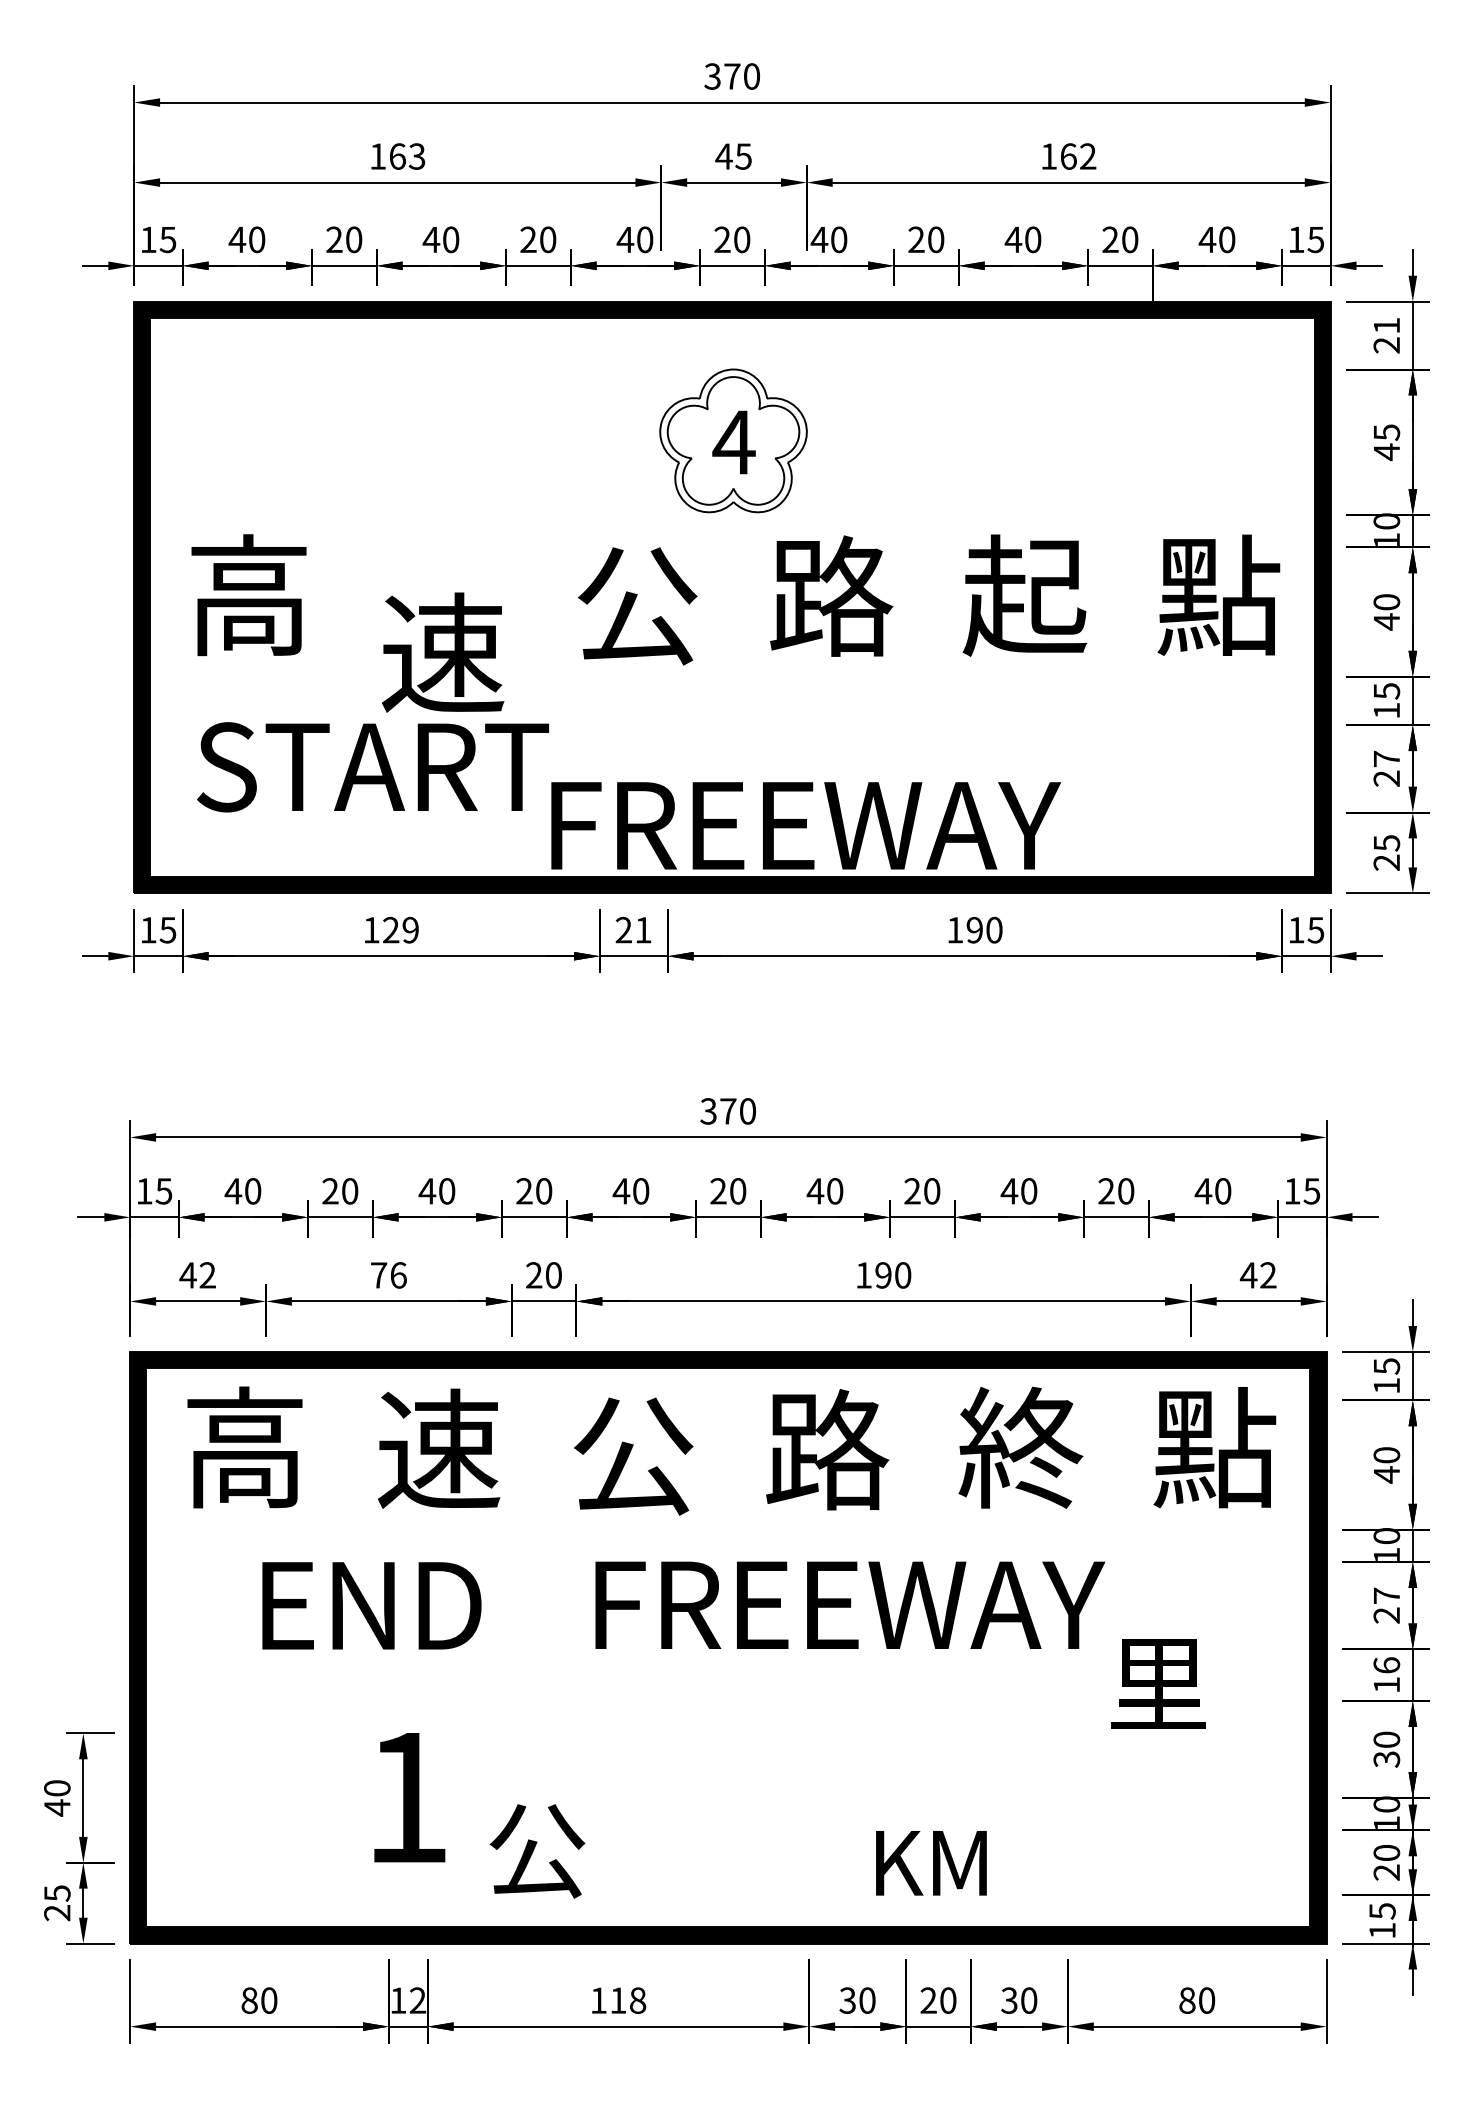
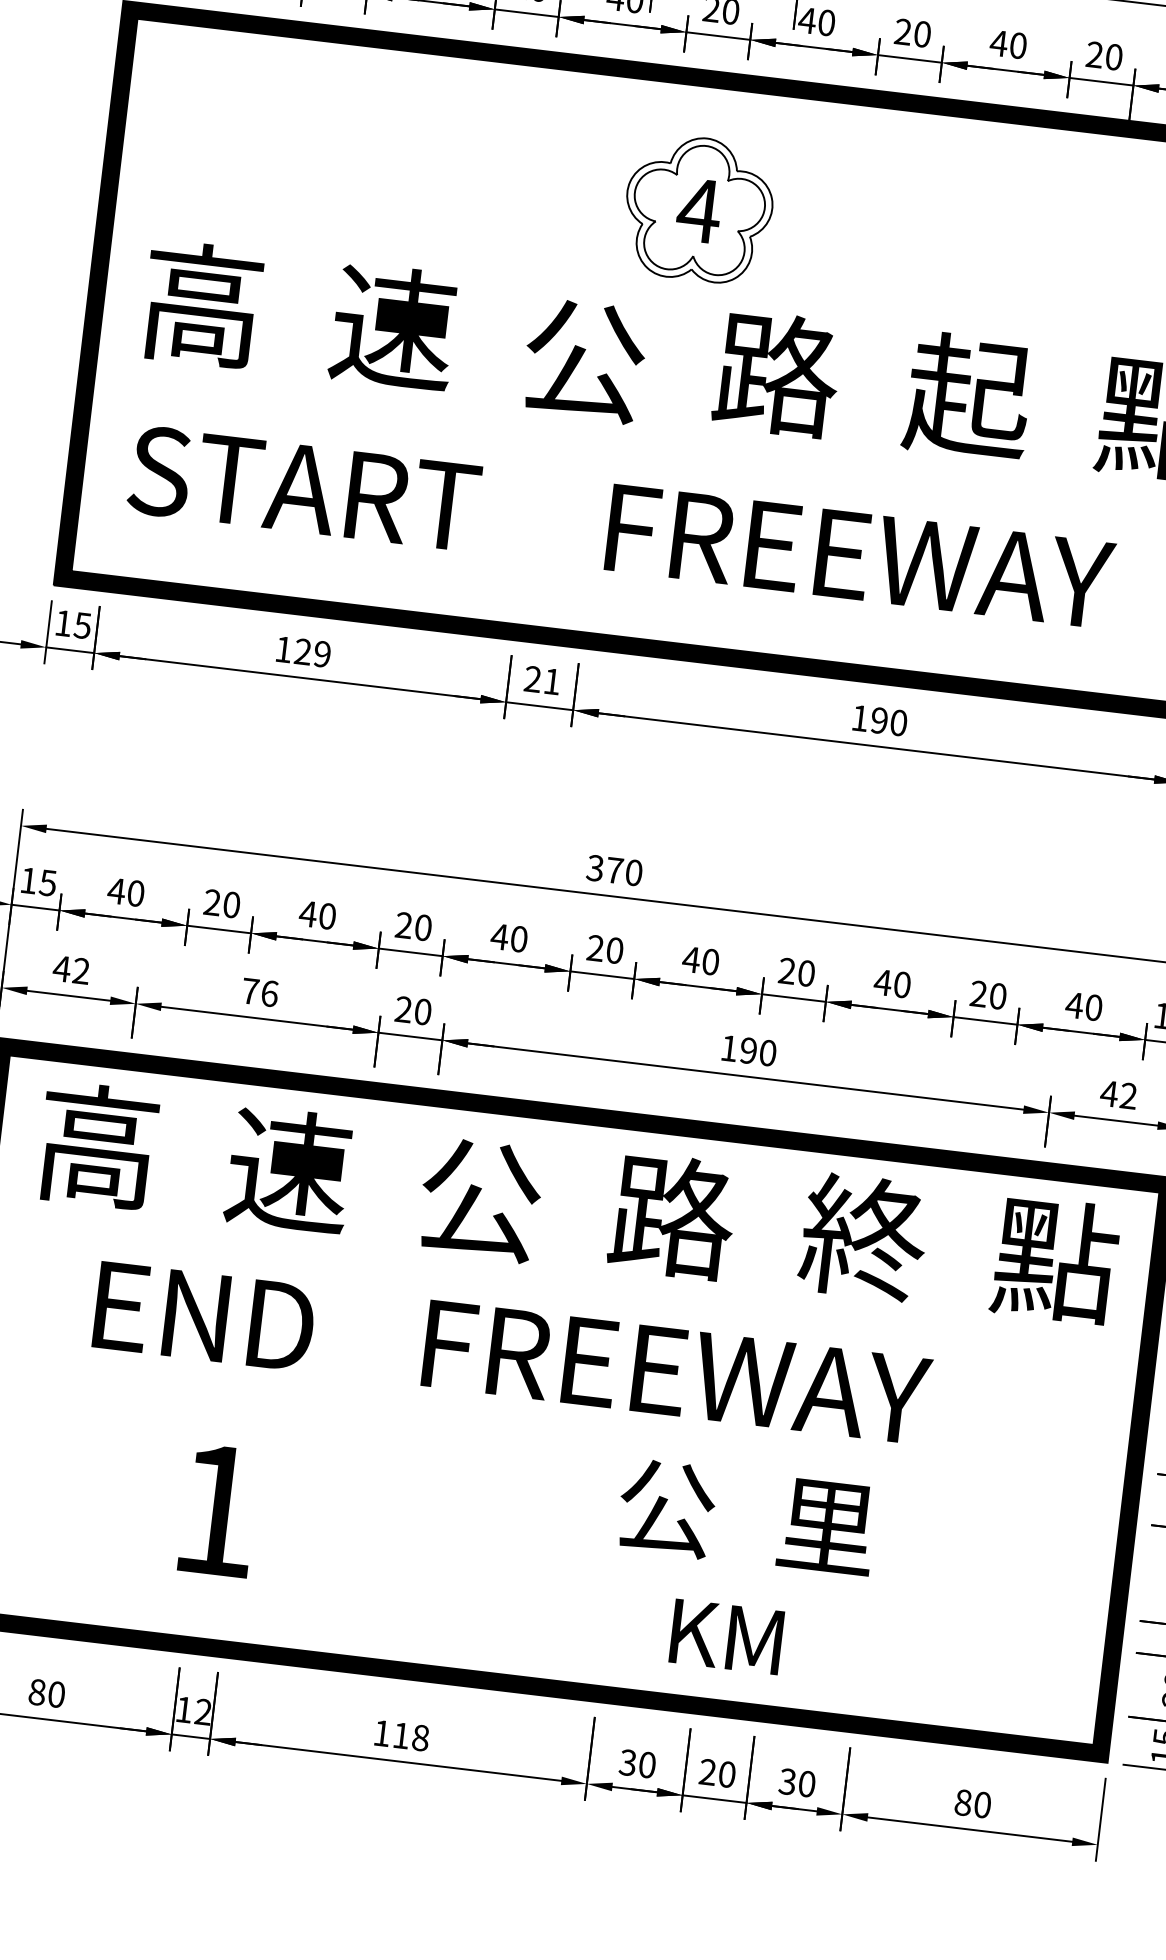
text: (443, 652) -> (394, 326), moved
text: (806, 825) -> (860, 556), moved
text: (1158, 1683) -> (827, 1525), moved
text: (537, 1851) -> (666, 1508), moved

